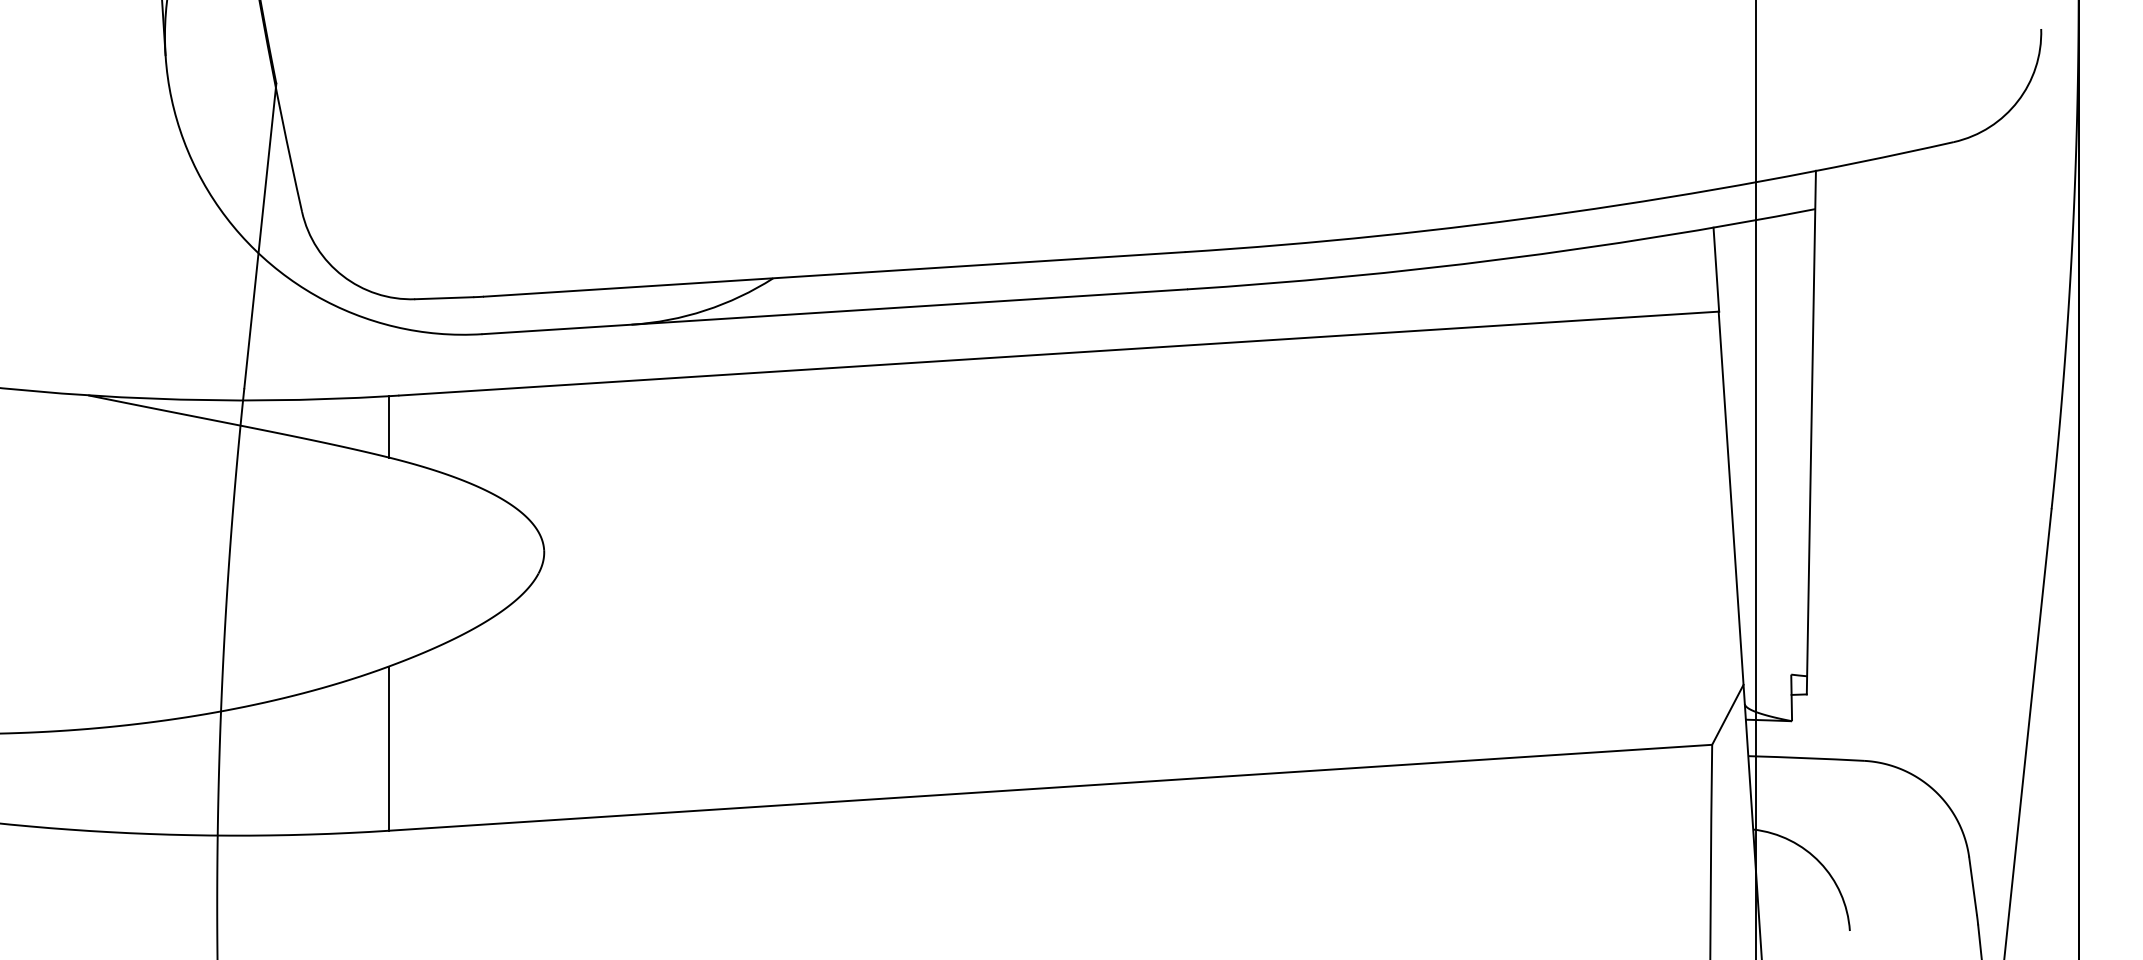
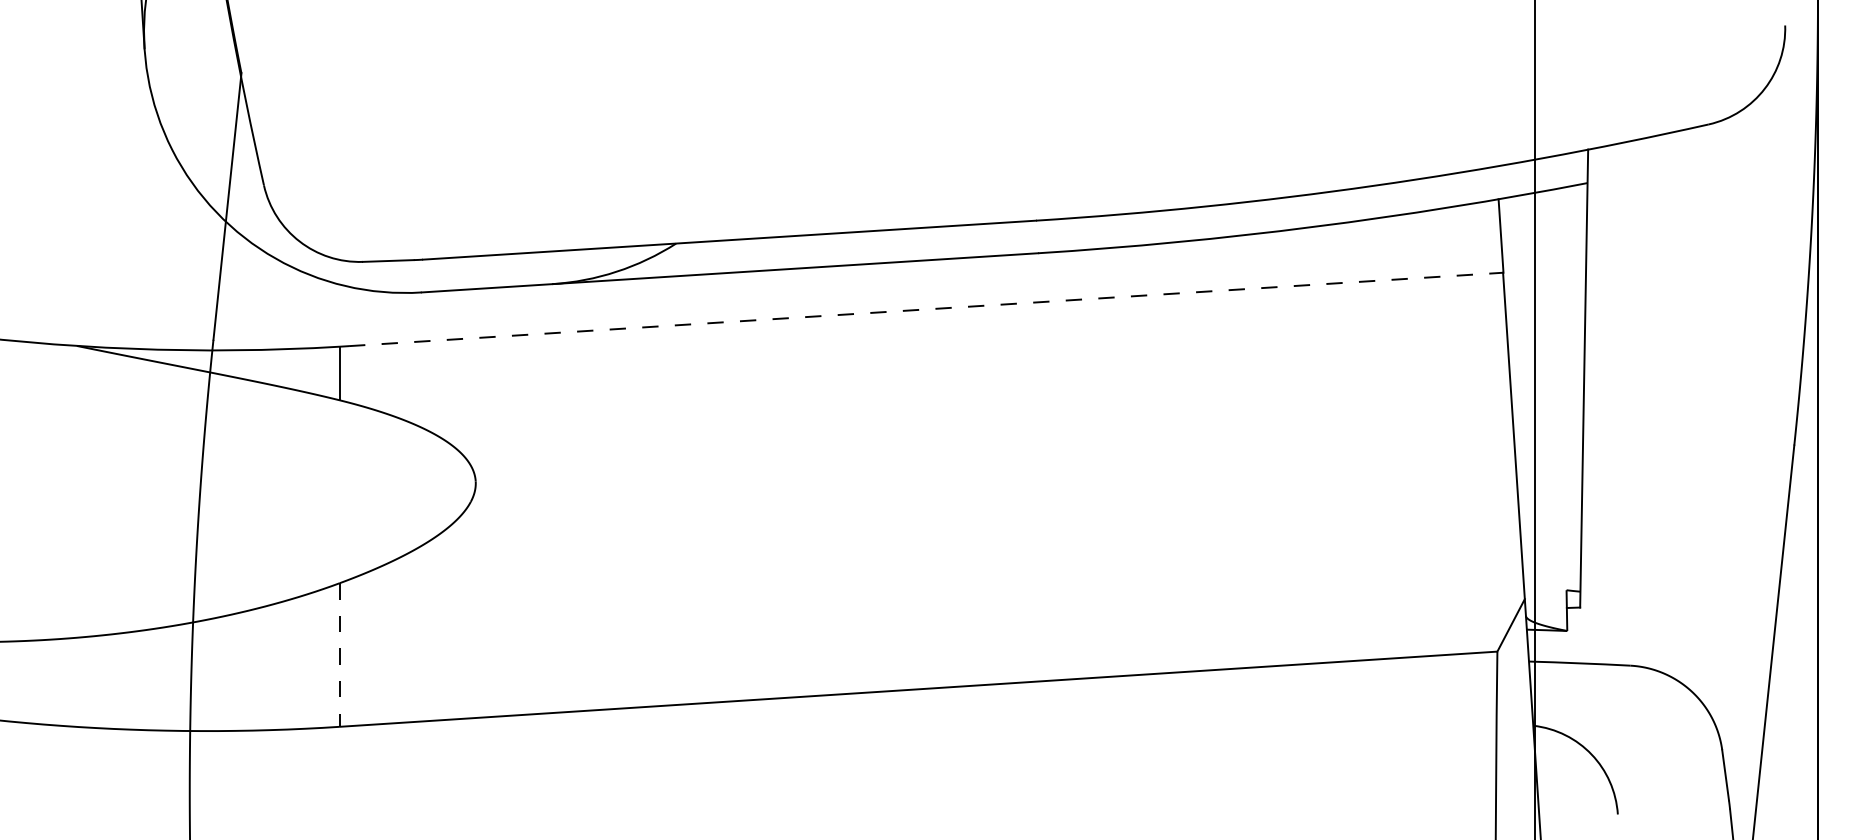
line: (1059, 353) -> (926, 309), solid -> dashed
line: (388, 749) -> (339, 655), solid -> dashed

